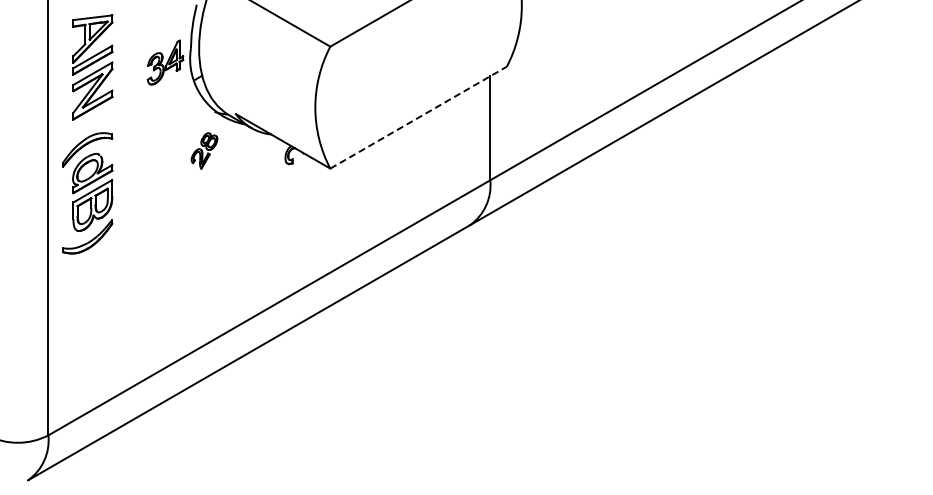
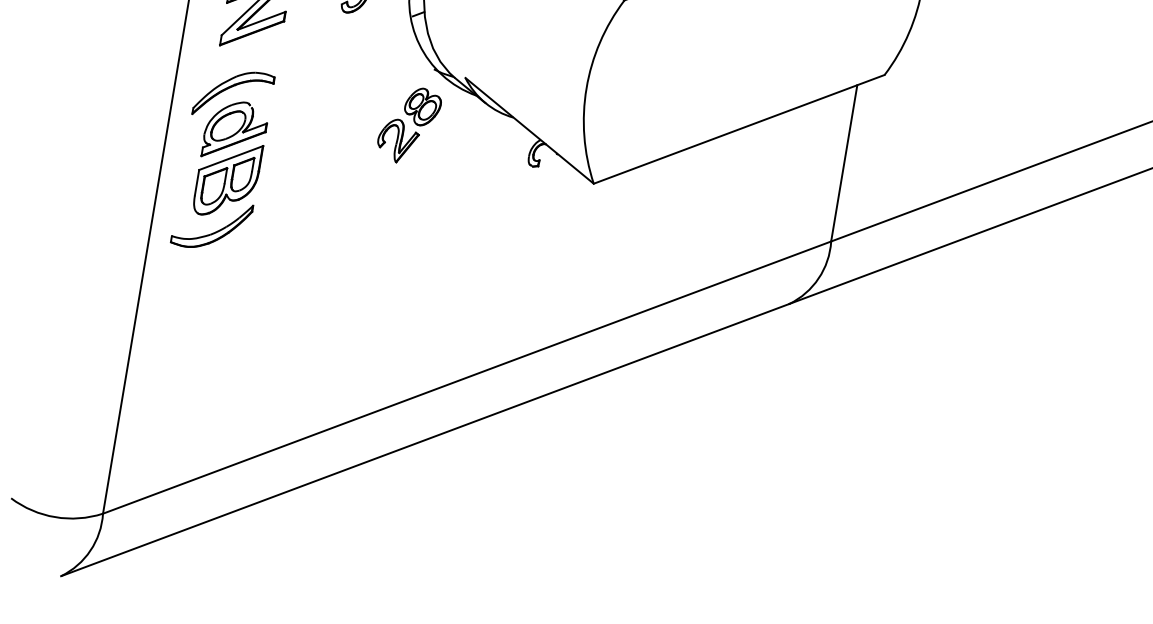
line: (418, 117) -> (739, 129), dashed -> solid
part: (204, 150) -> (409, 124), size x1.43

